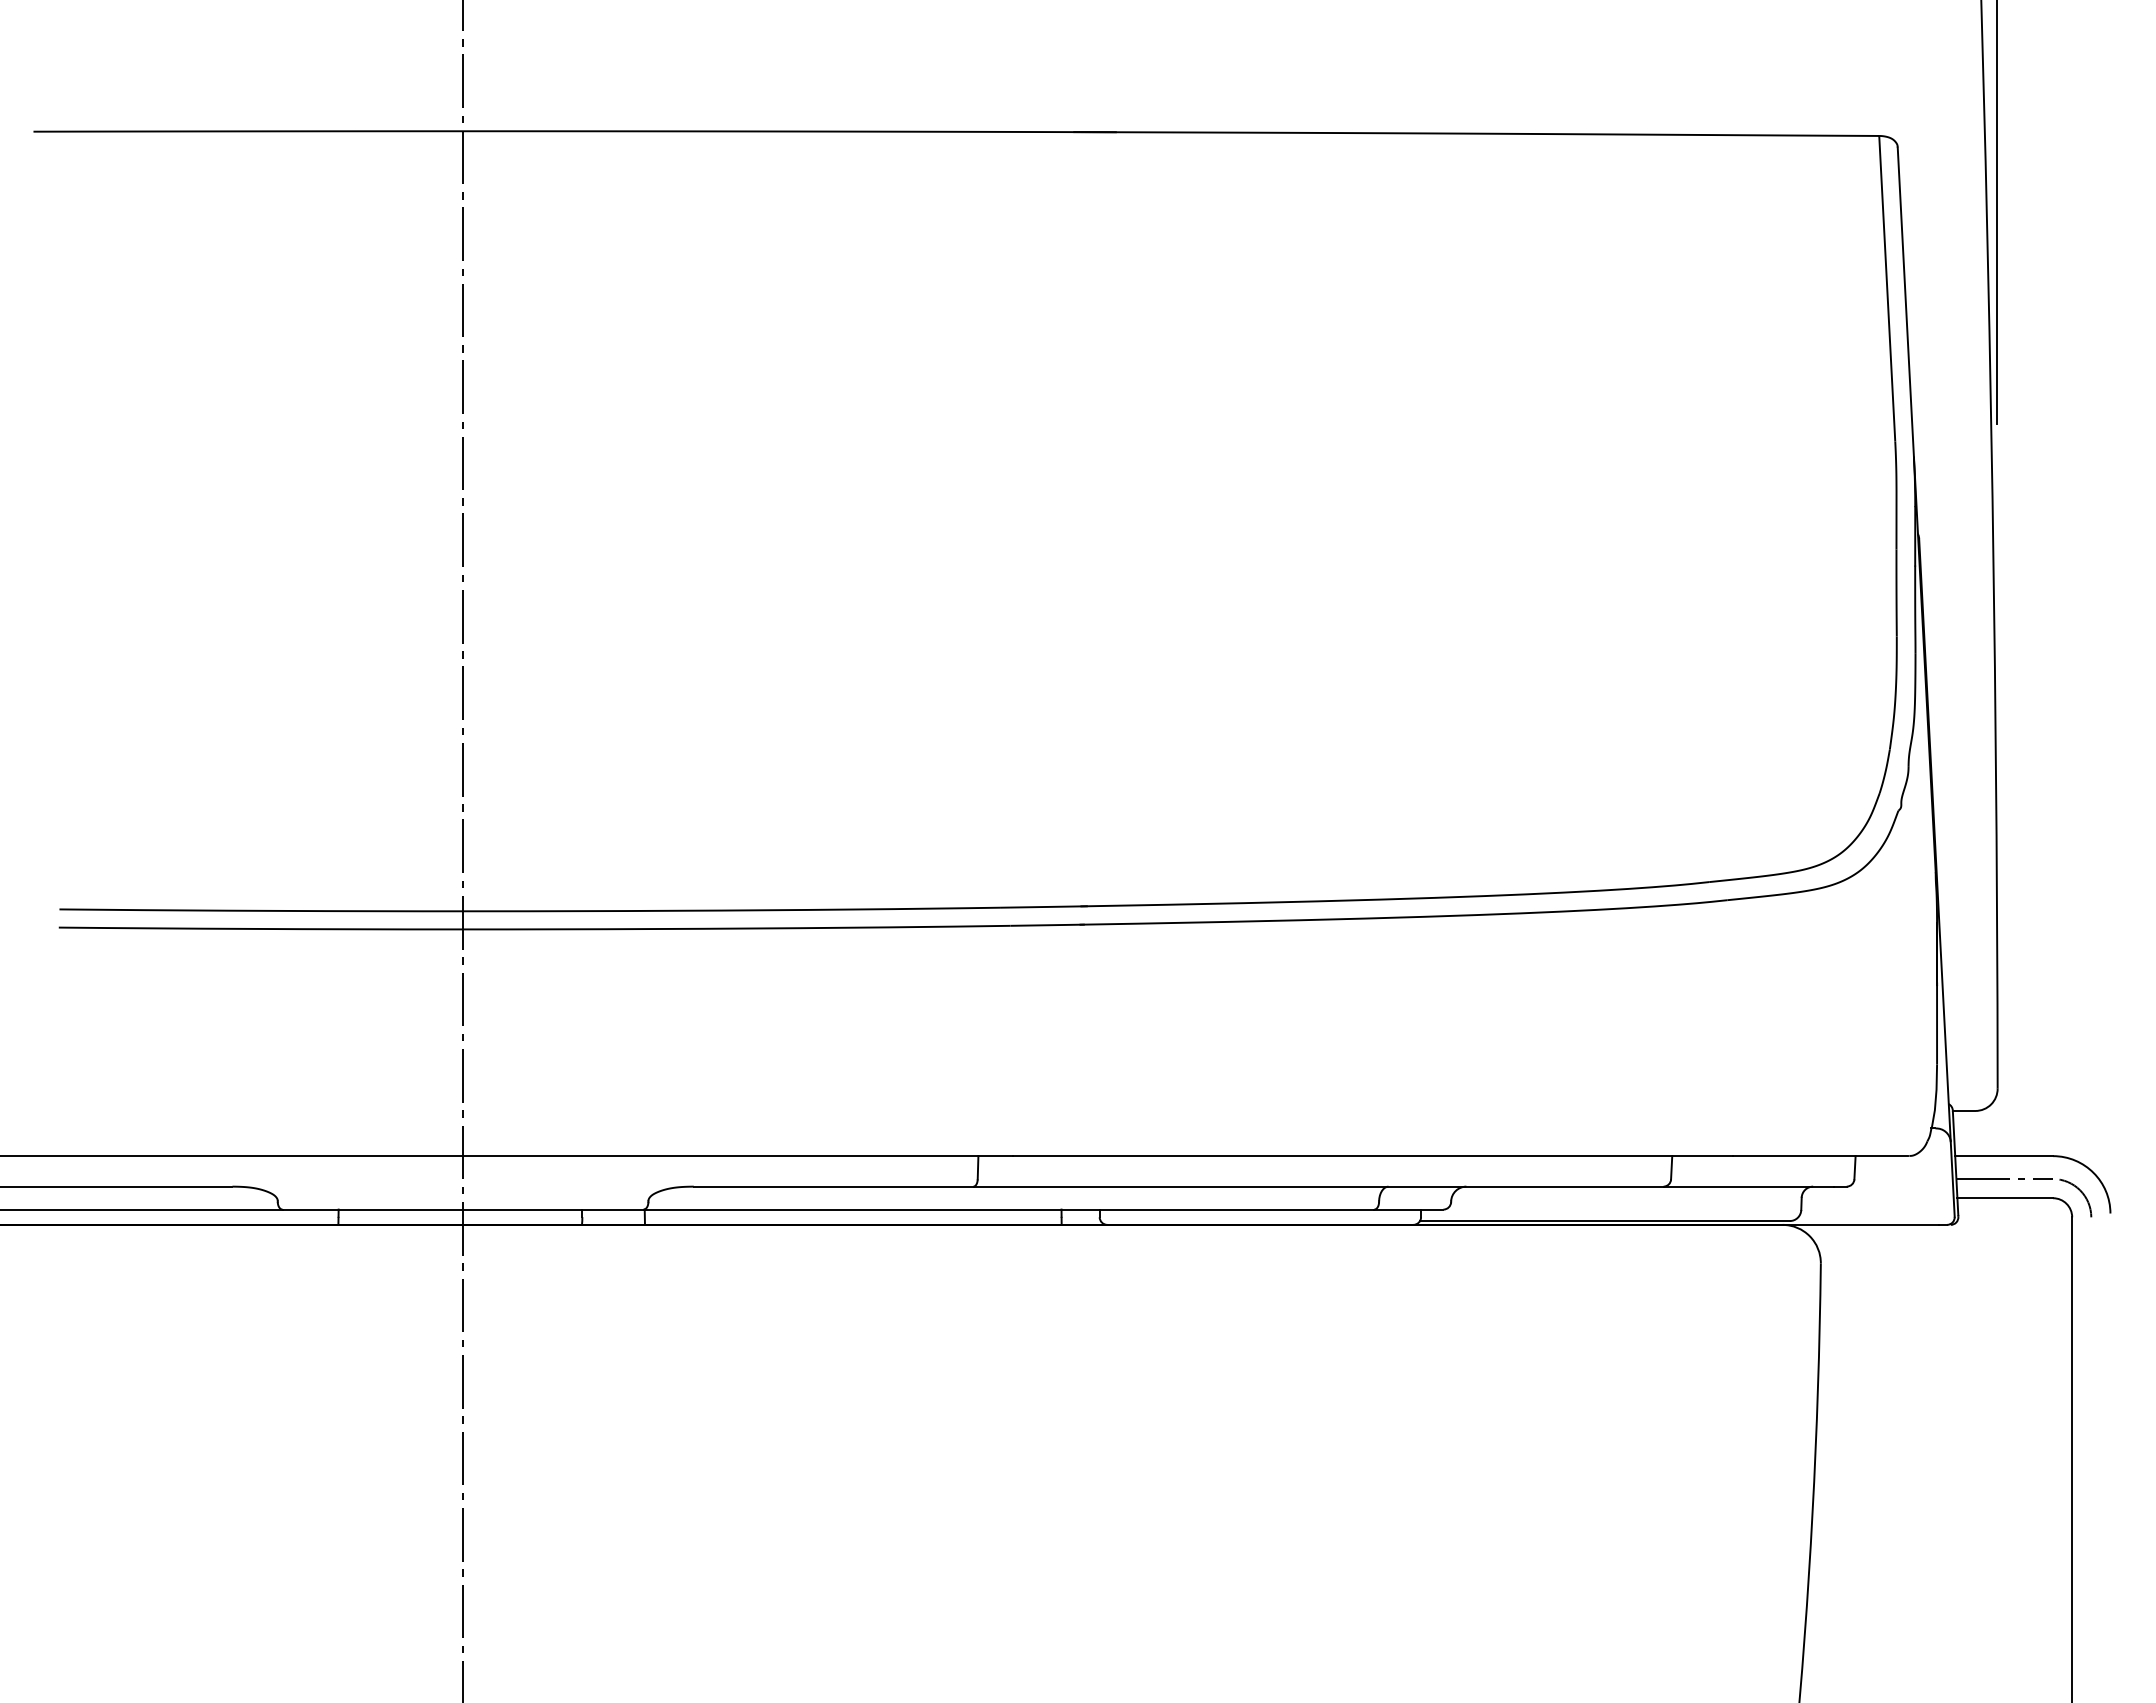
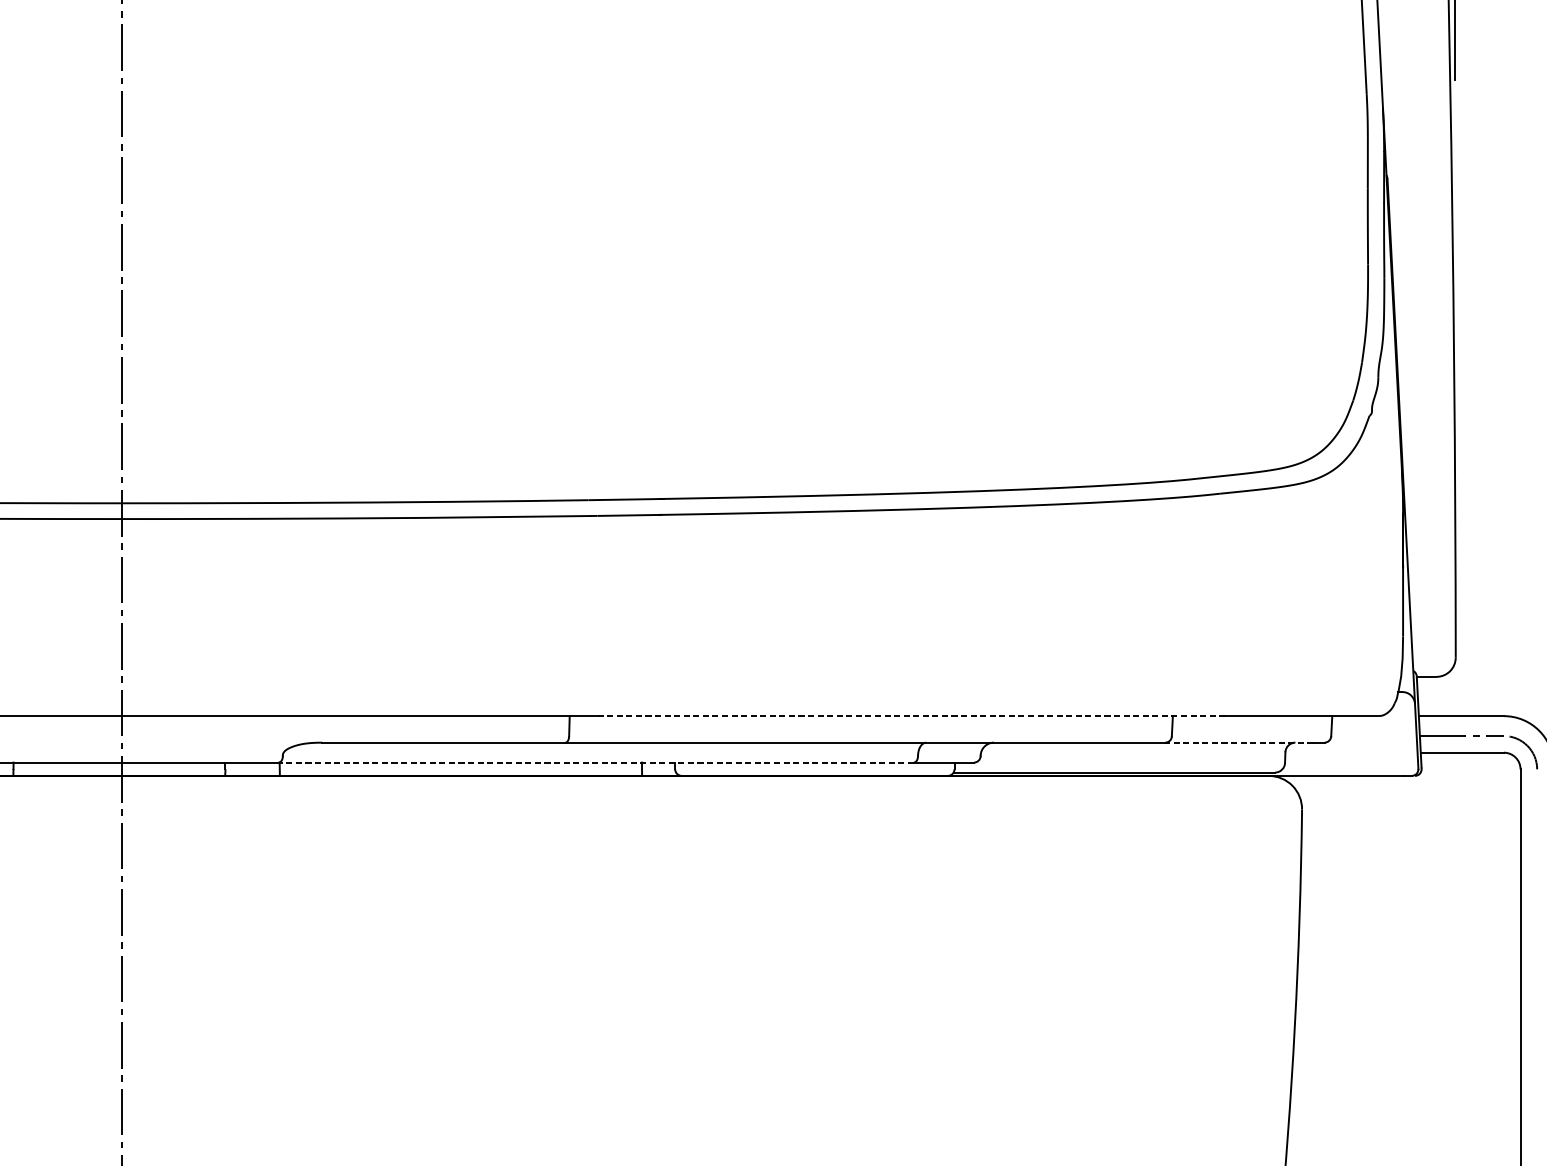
line: (1372, 1156) -> (912, 716), solid -> dashed
line: (1748, 1186) -> (1239, 742), solid -> dashed
line: (1008, 1209) -> (595, 762), solid -> dashed

